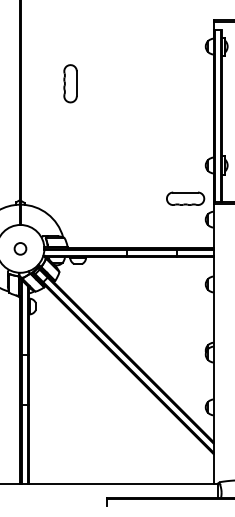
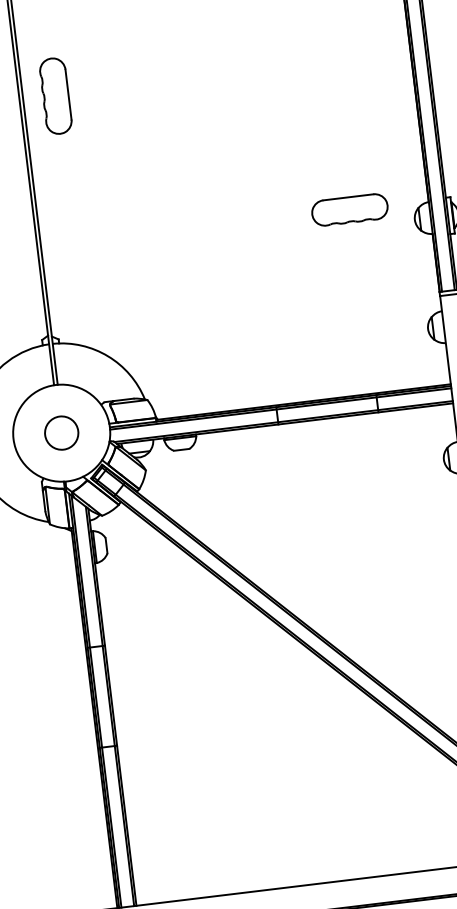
part: (70, 83) -> (55, 95), moved
part: (185, 198) -> (349, 209), moved
circle: (20, 248) -> (61, 432), size x1.4

